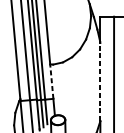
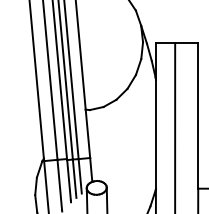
line: (51, 81) -> (87, 133), dashed -> solid
line: (100, 82) -> (155, 134), dashed -> solid

